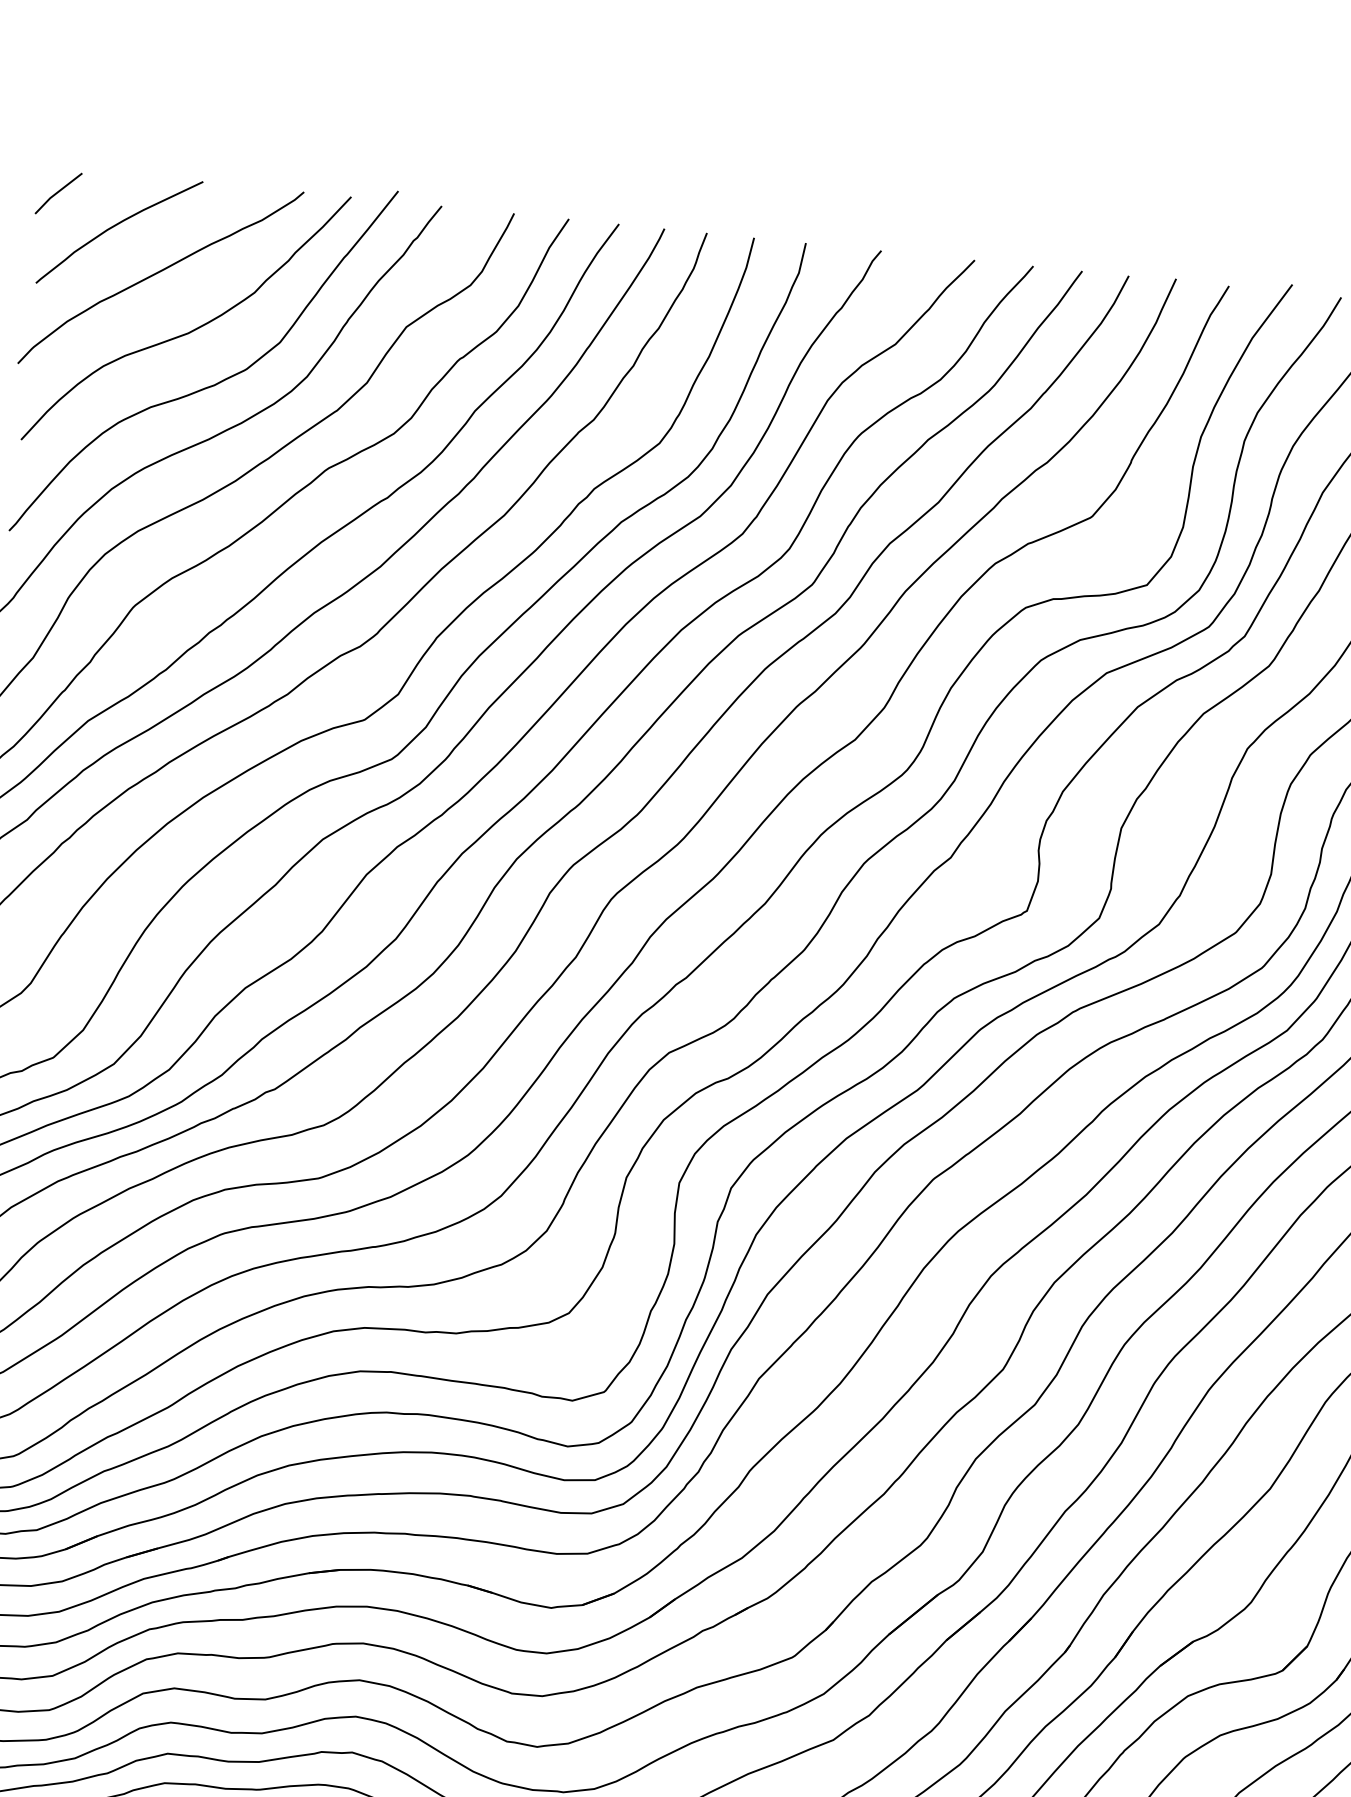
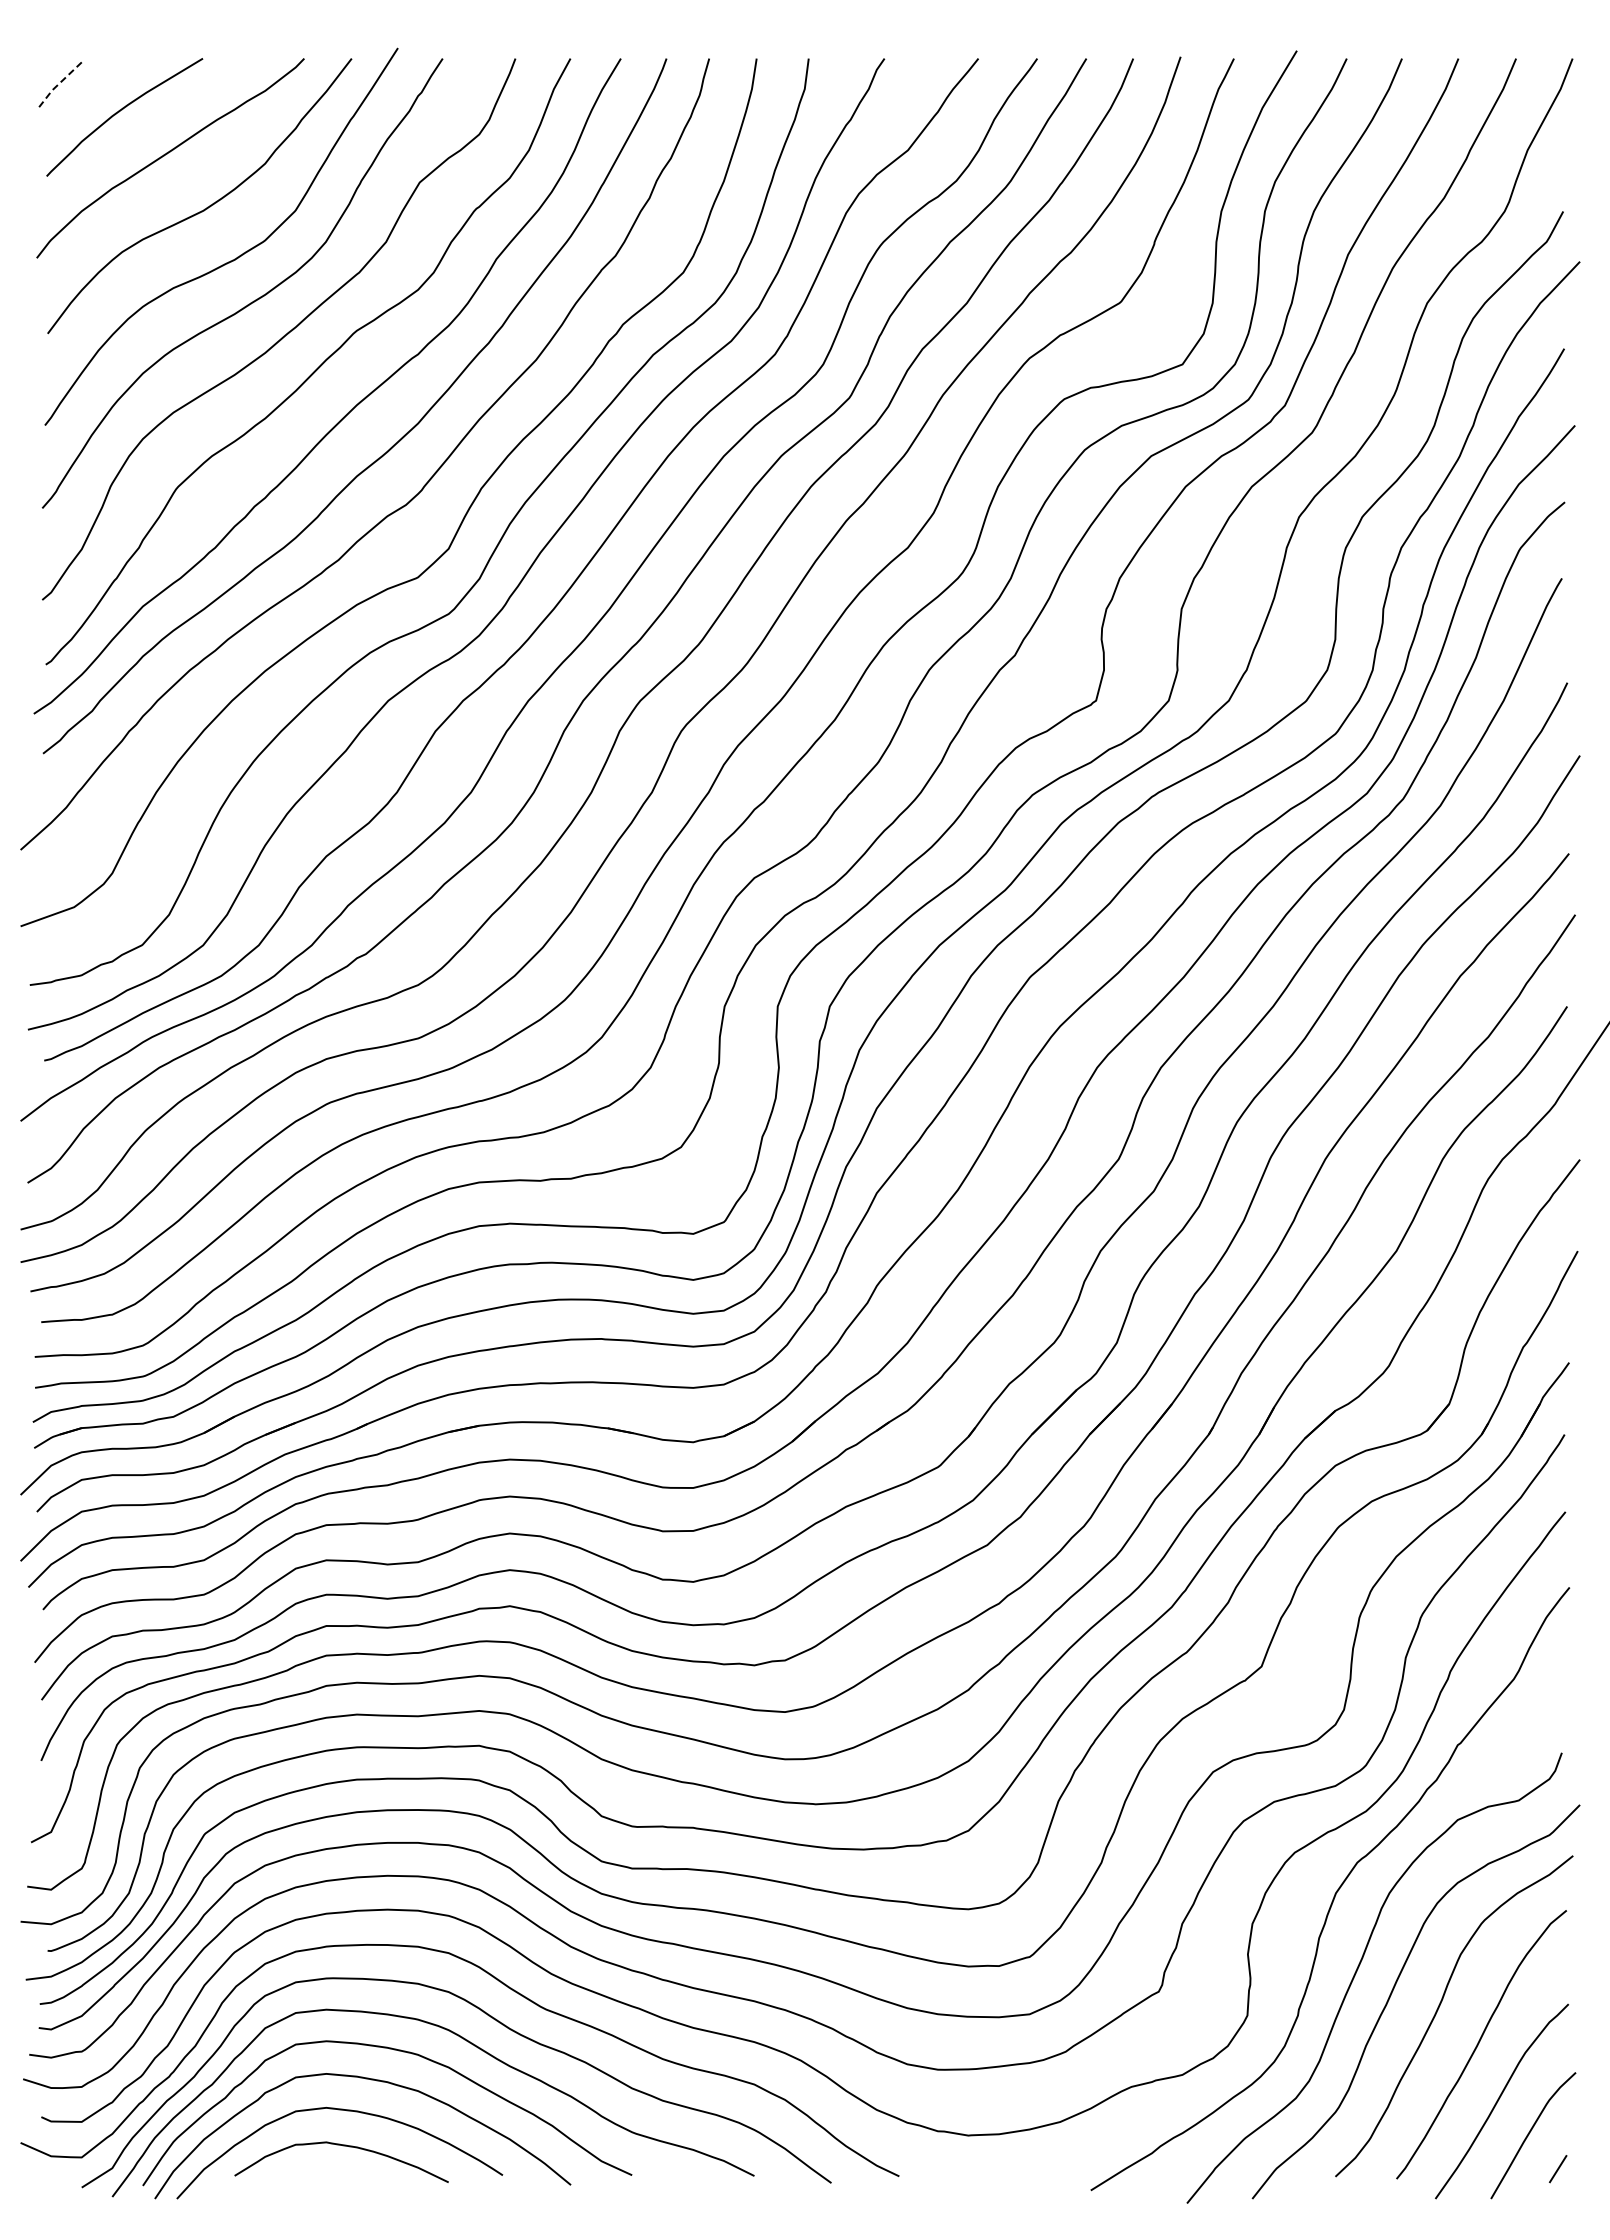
line: (56, 193) -> (58, 84), solid -> dashed

